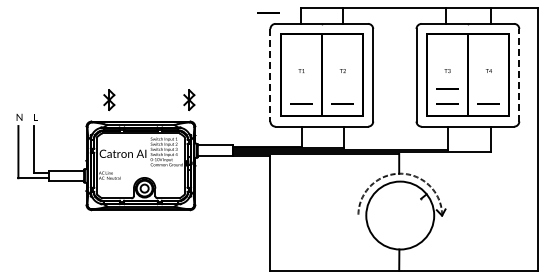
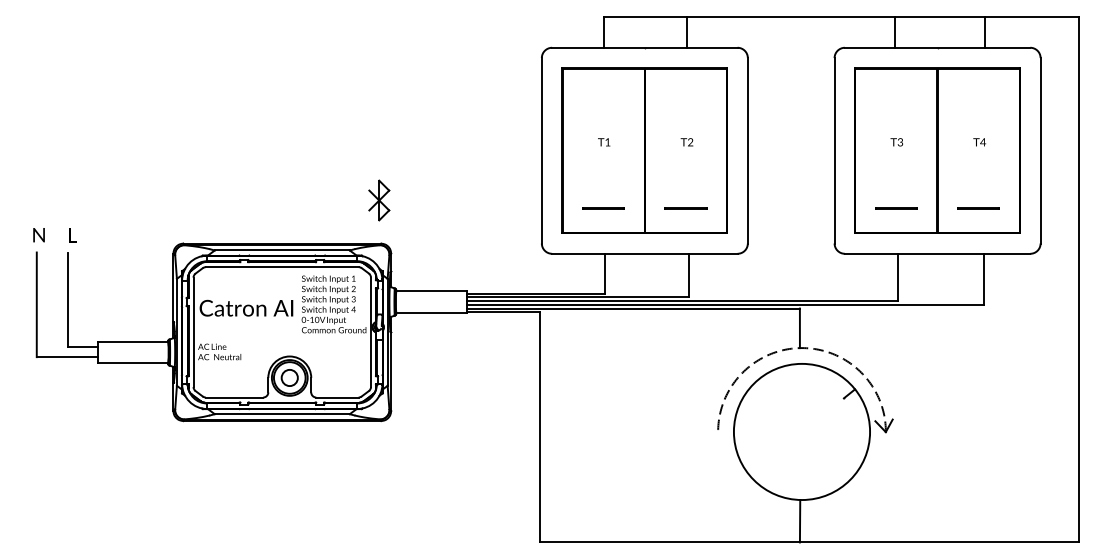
line: (268, 12) -> (537, 24), removed
line: (519, 74) -> (1040, 149), dashed -> solid
line: (270, 75) -> (541, 151), dashed -> solid
line: (447, 88) -> (896, 177), removed
part: (109, 99) -> (219, 199), removed

